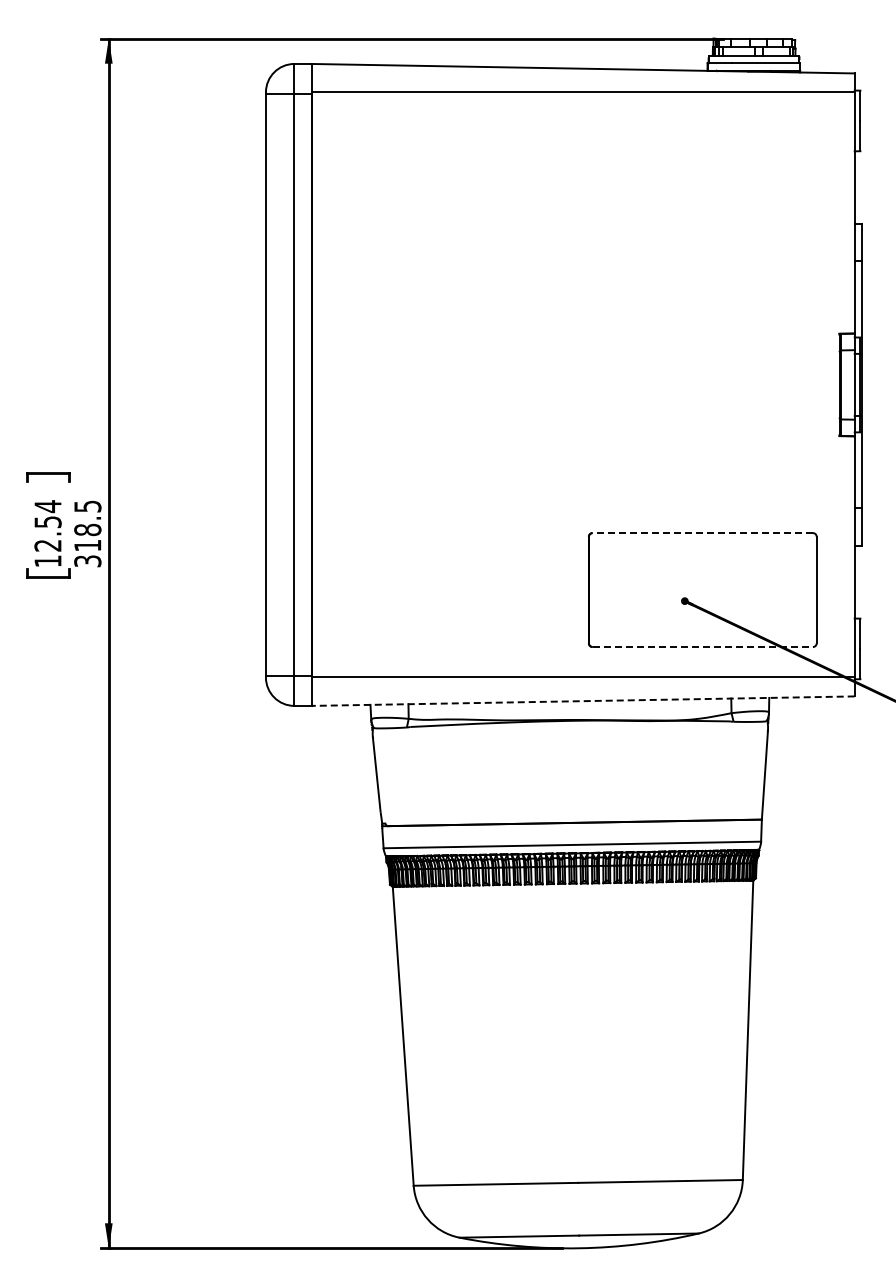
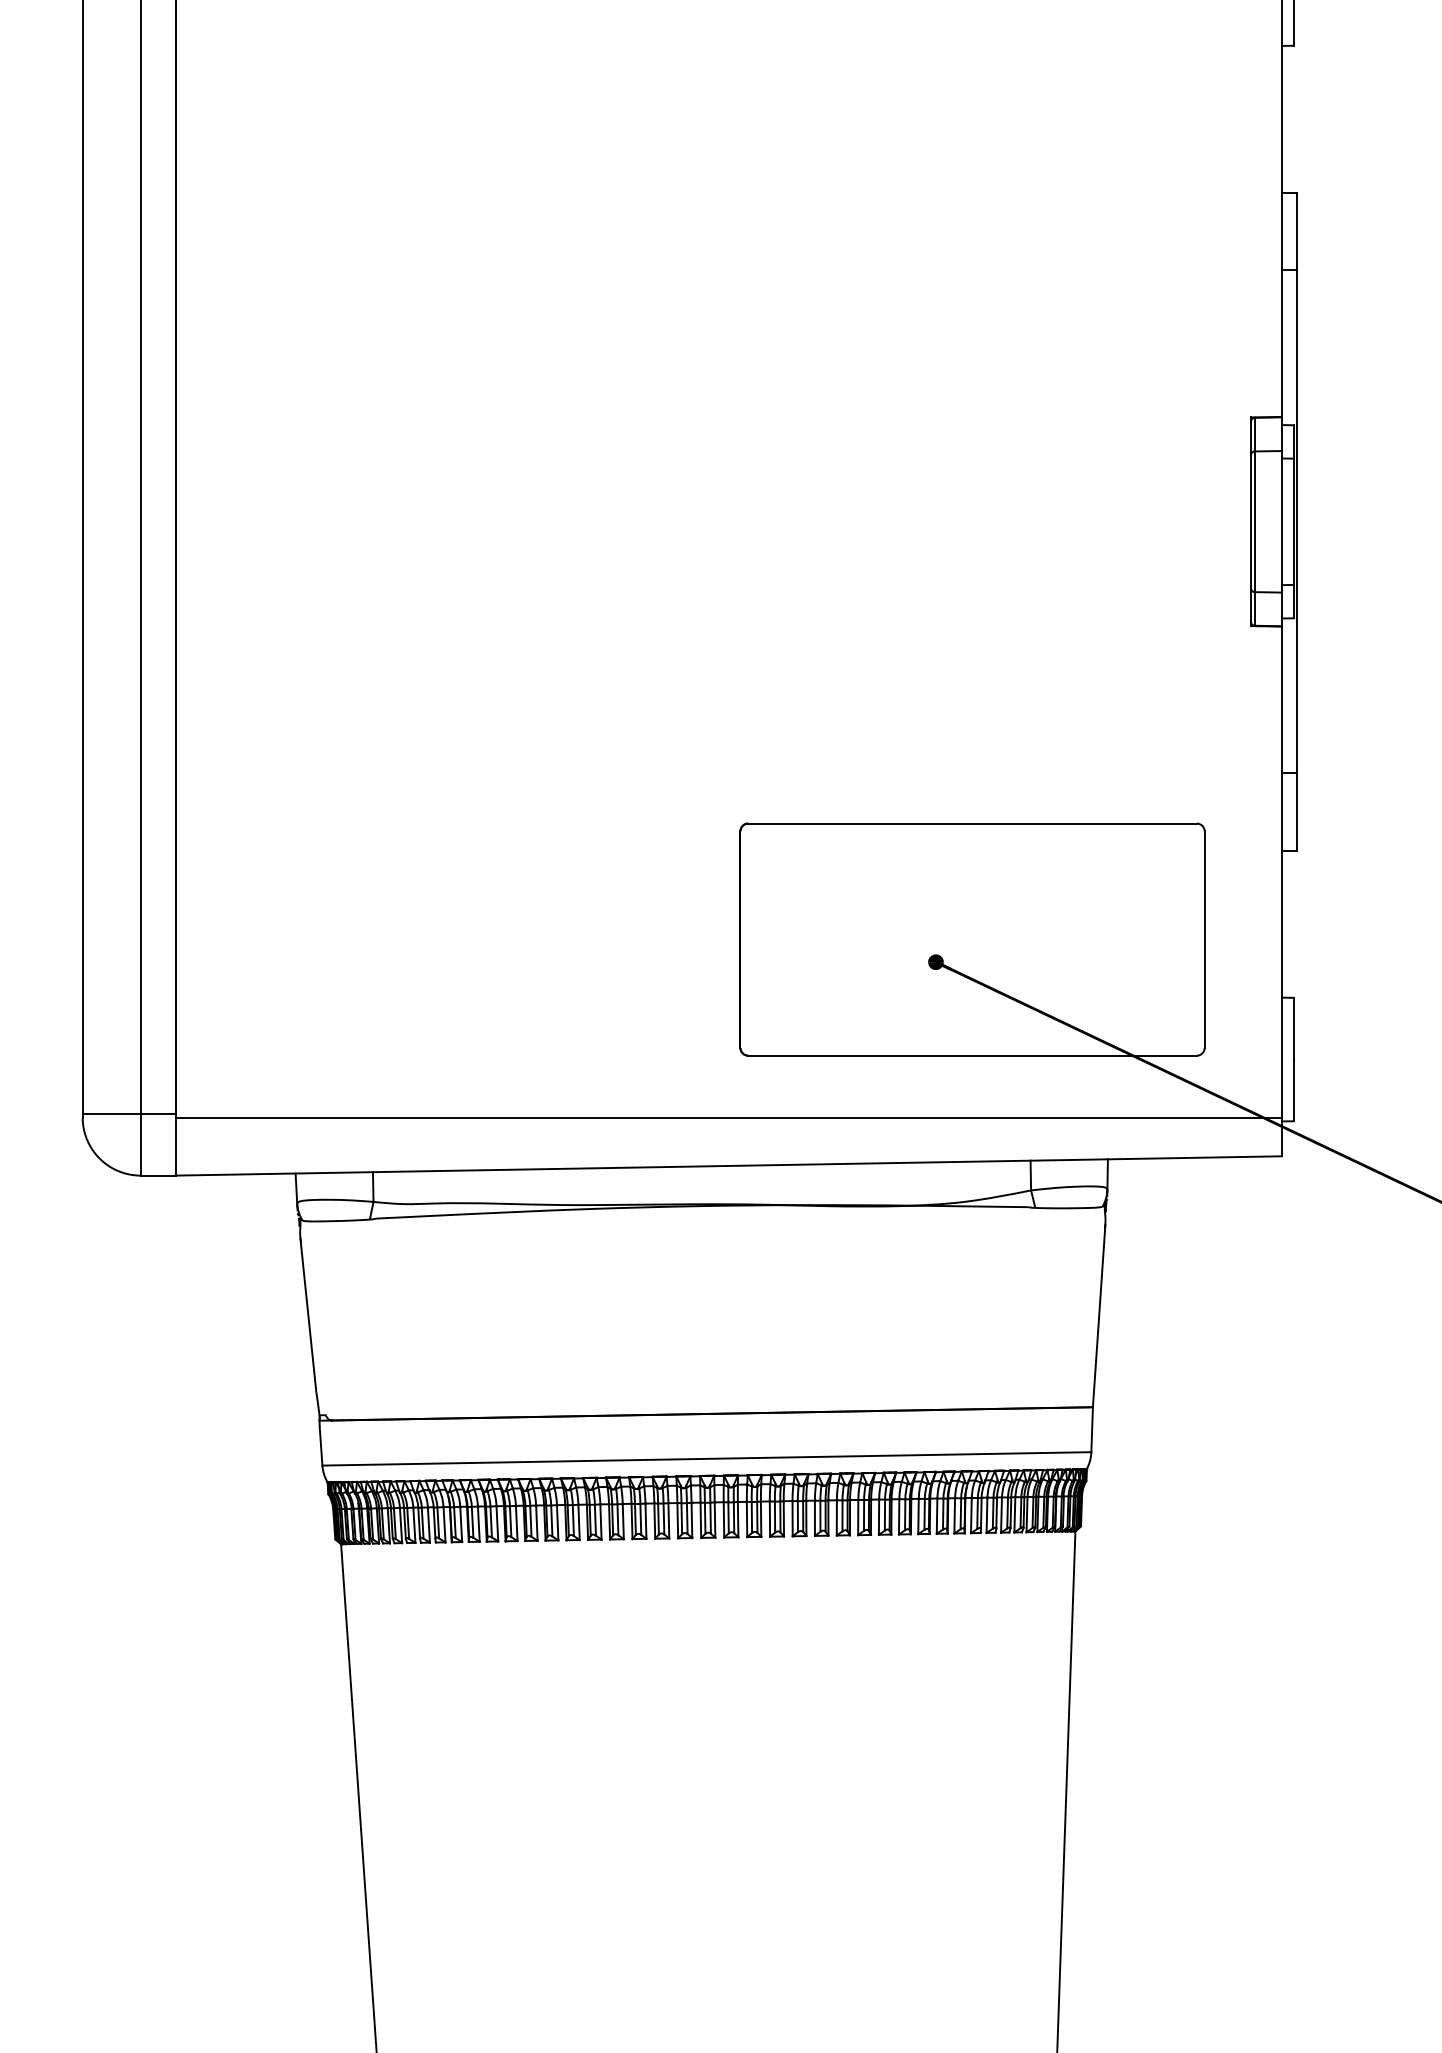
line: (702, 533) -> (971, 824), dashed -> solid
line: (703, 647) -> (973, 1056), dashed -> solid
line: (583, 701) -> (729, 1166), dashed -> solid

